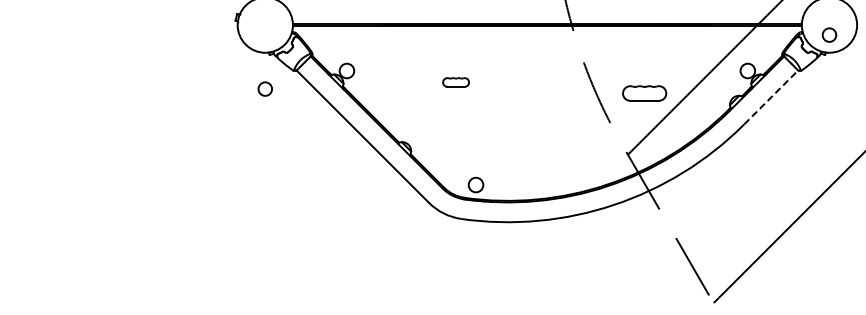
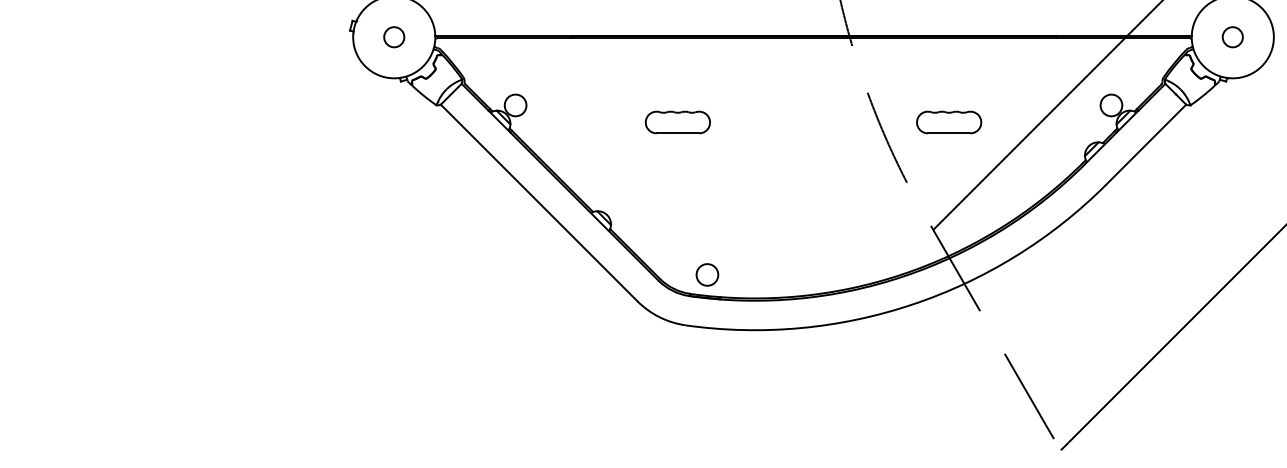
circle: (829, 34) -> (1232, 36), moved
part: (455, 82) -> (676, 122), size x1.67
circle: (264, 88) -> (393, 36), moved
part: (644, 93) -> (948, 122), moved
line: (771, 97) -> (1146, 144), dashed -> solid

